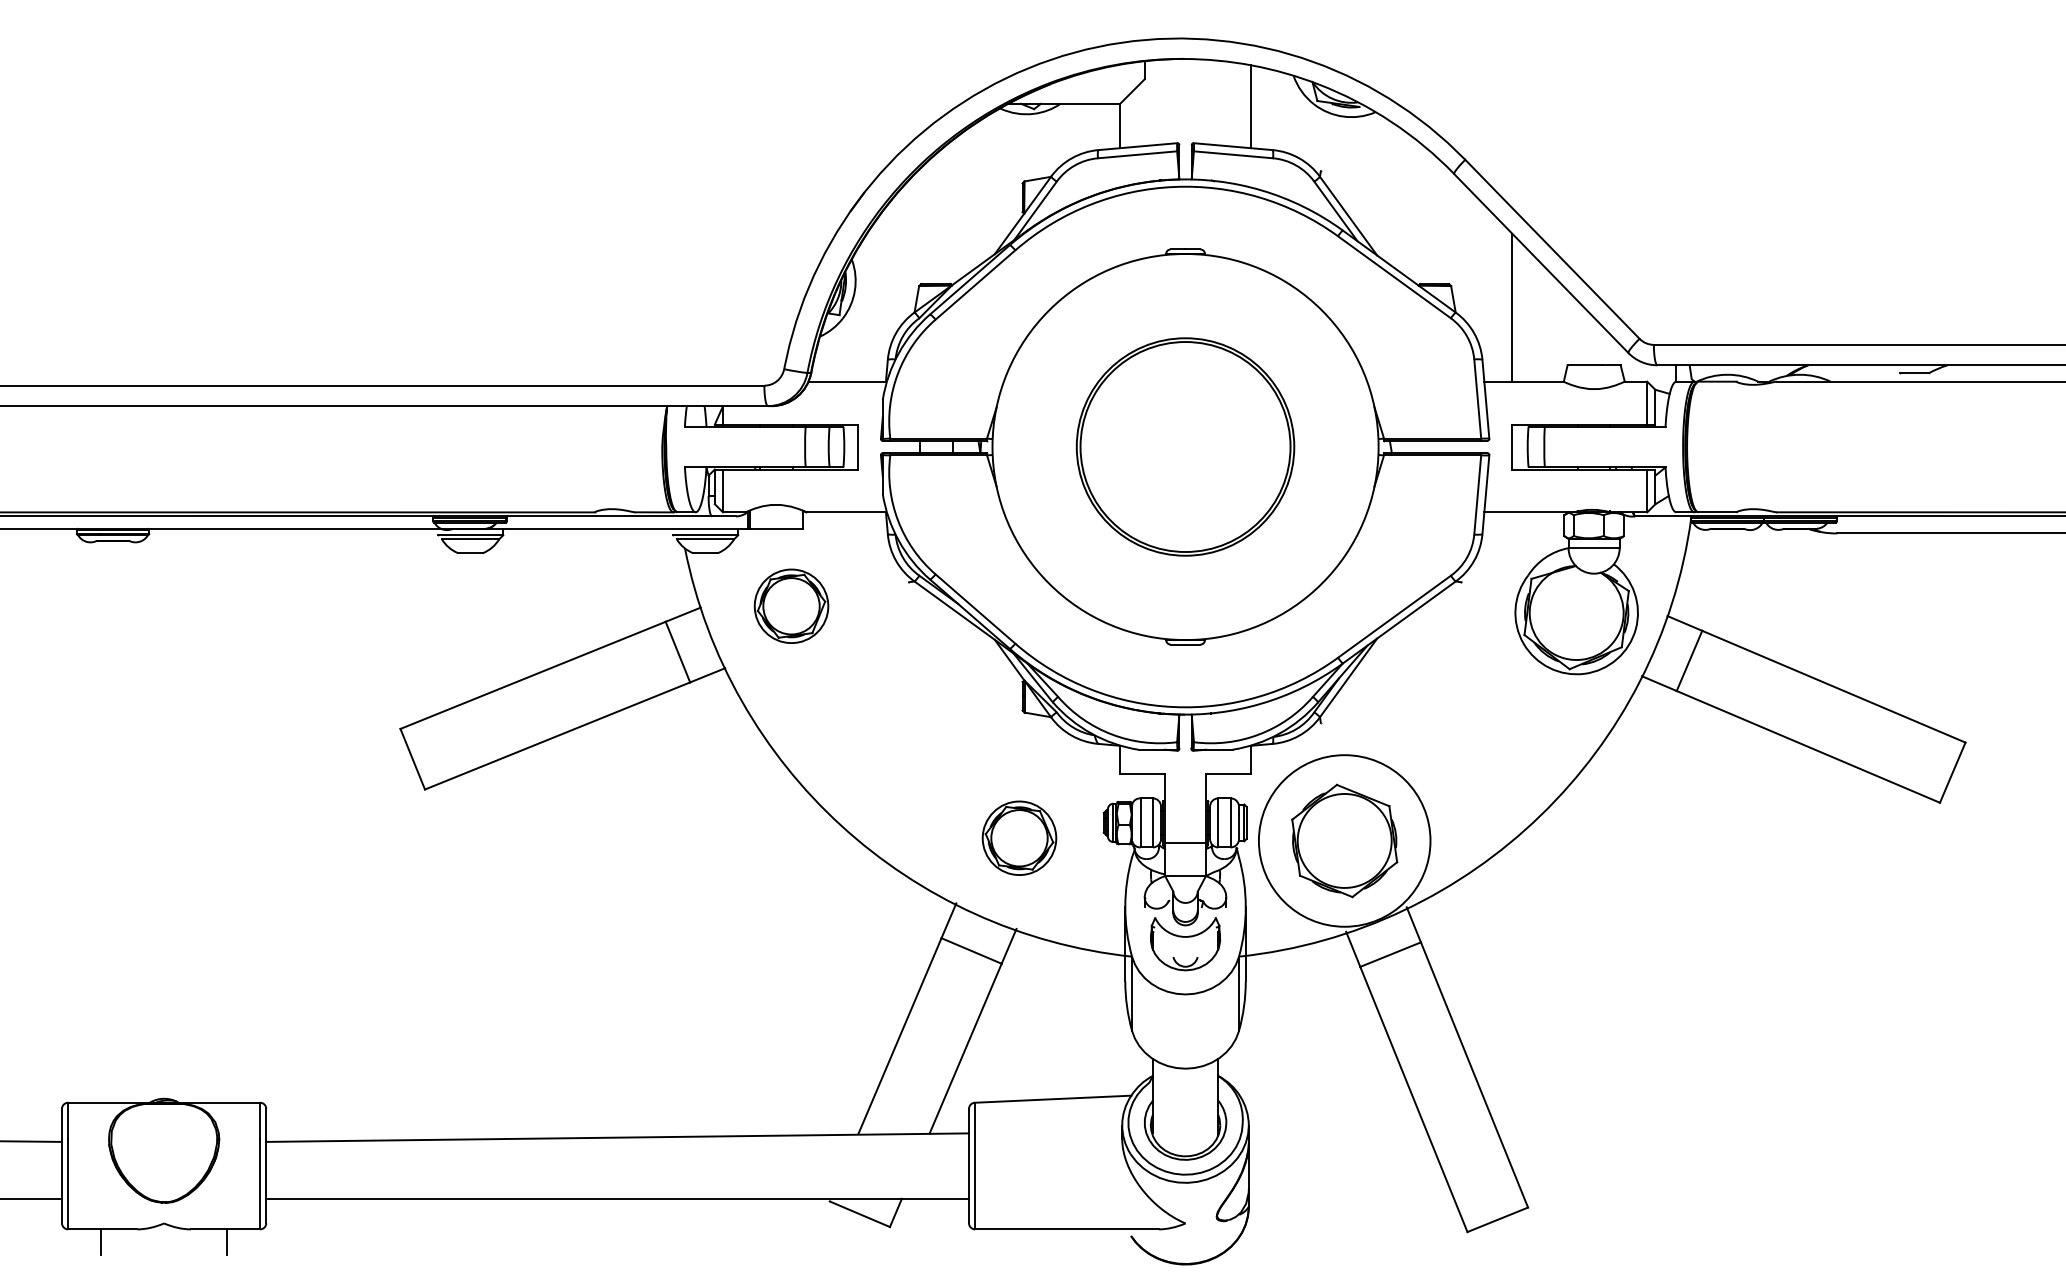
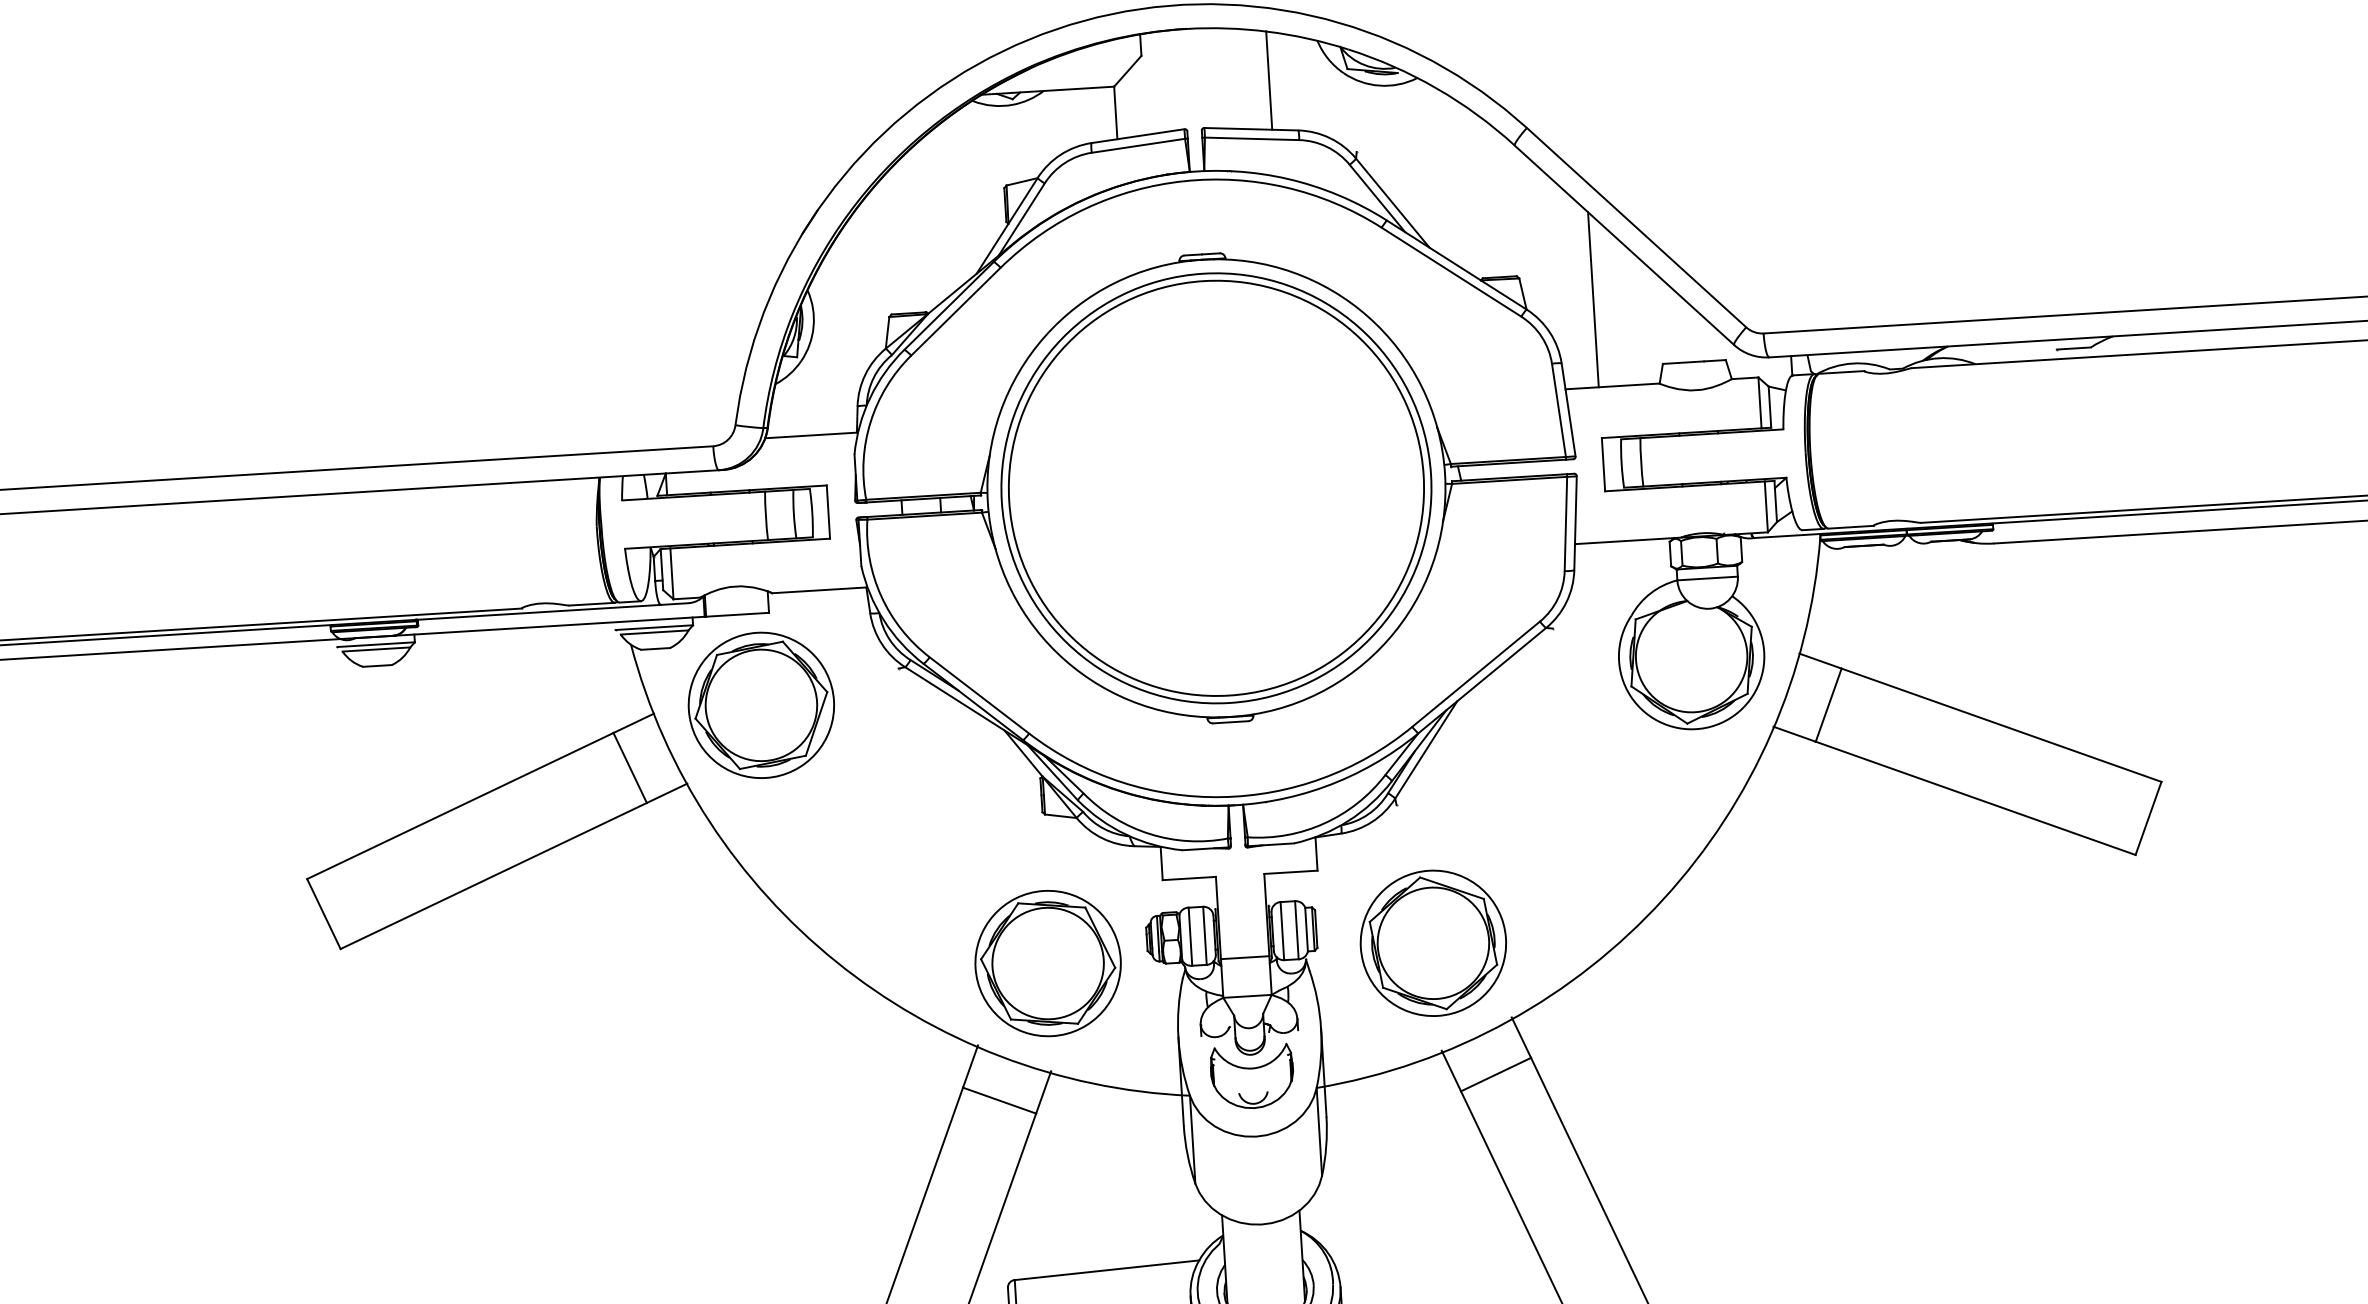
part: (1185, 446) -> (1216, 487), size x1.67
part: (791, 606) -> (761, 705), size x1.67
part: (1019, 838) -> (1048, 963), size x1.67
circle: (1344, 840) -> (1433, 942), size x0.71

